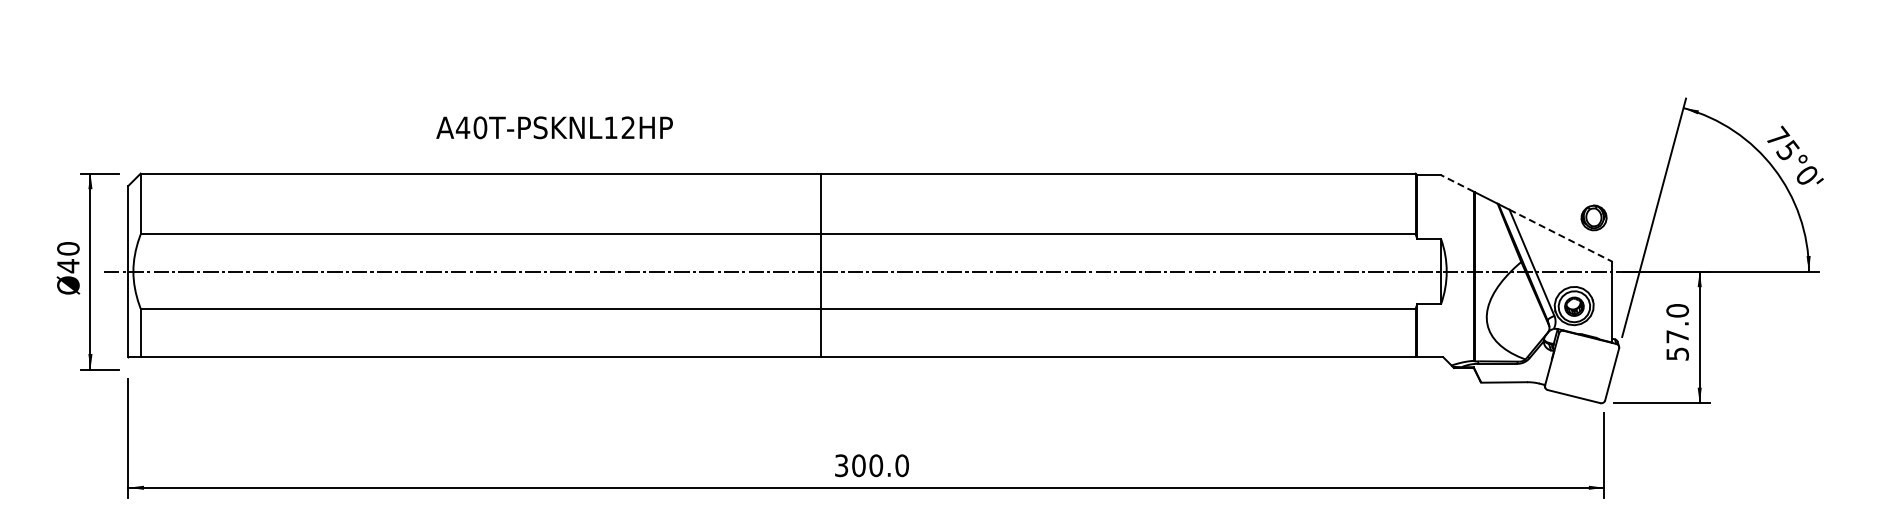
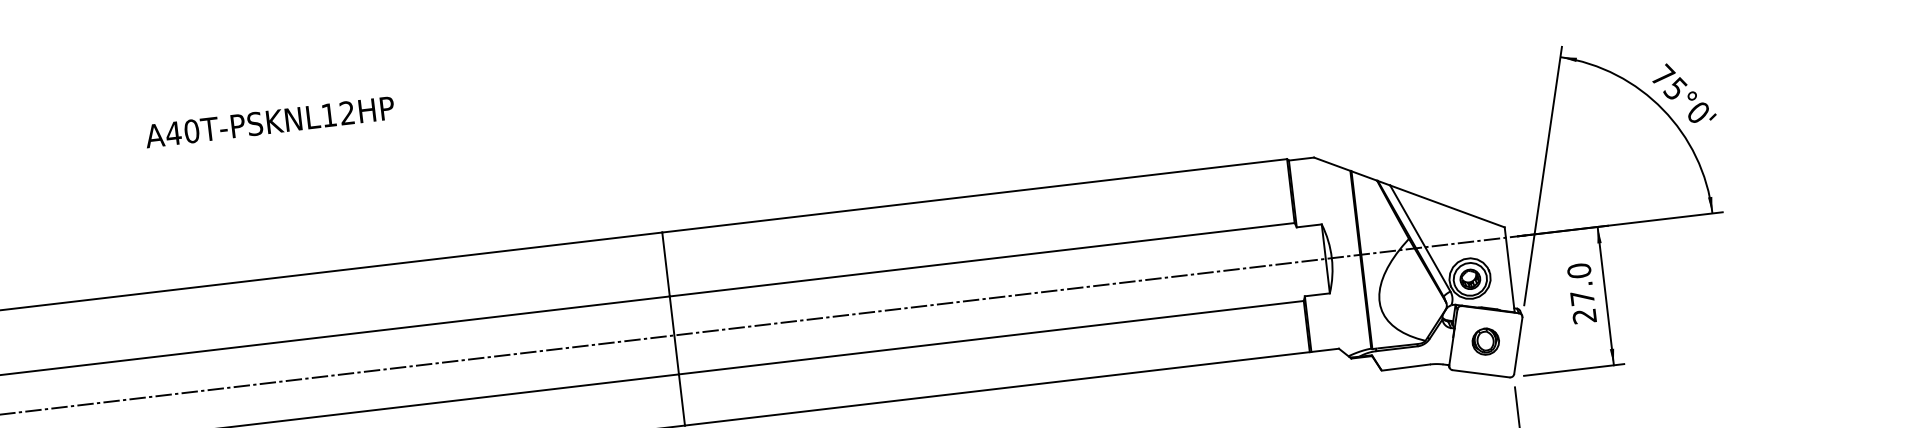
text: (554, 127) -> (269, 121), moved
line: (1457, 183) -> (1332, 164), dashed -> solid
part: (1593, 217) -> (1485, 341), moved
line: (1560, 235) -> (1446, 206), dashed -> solid
text: (1677, 353) -> (1584, 315), 57.0 -> 27.0

